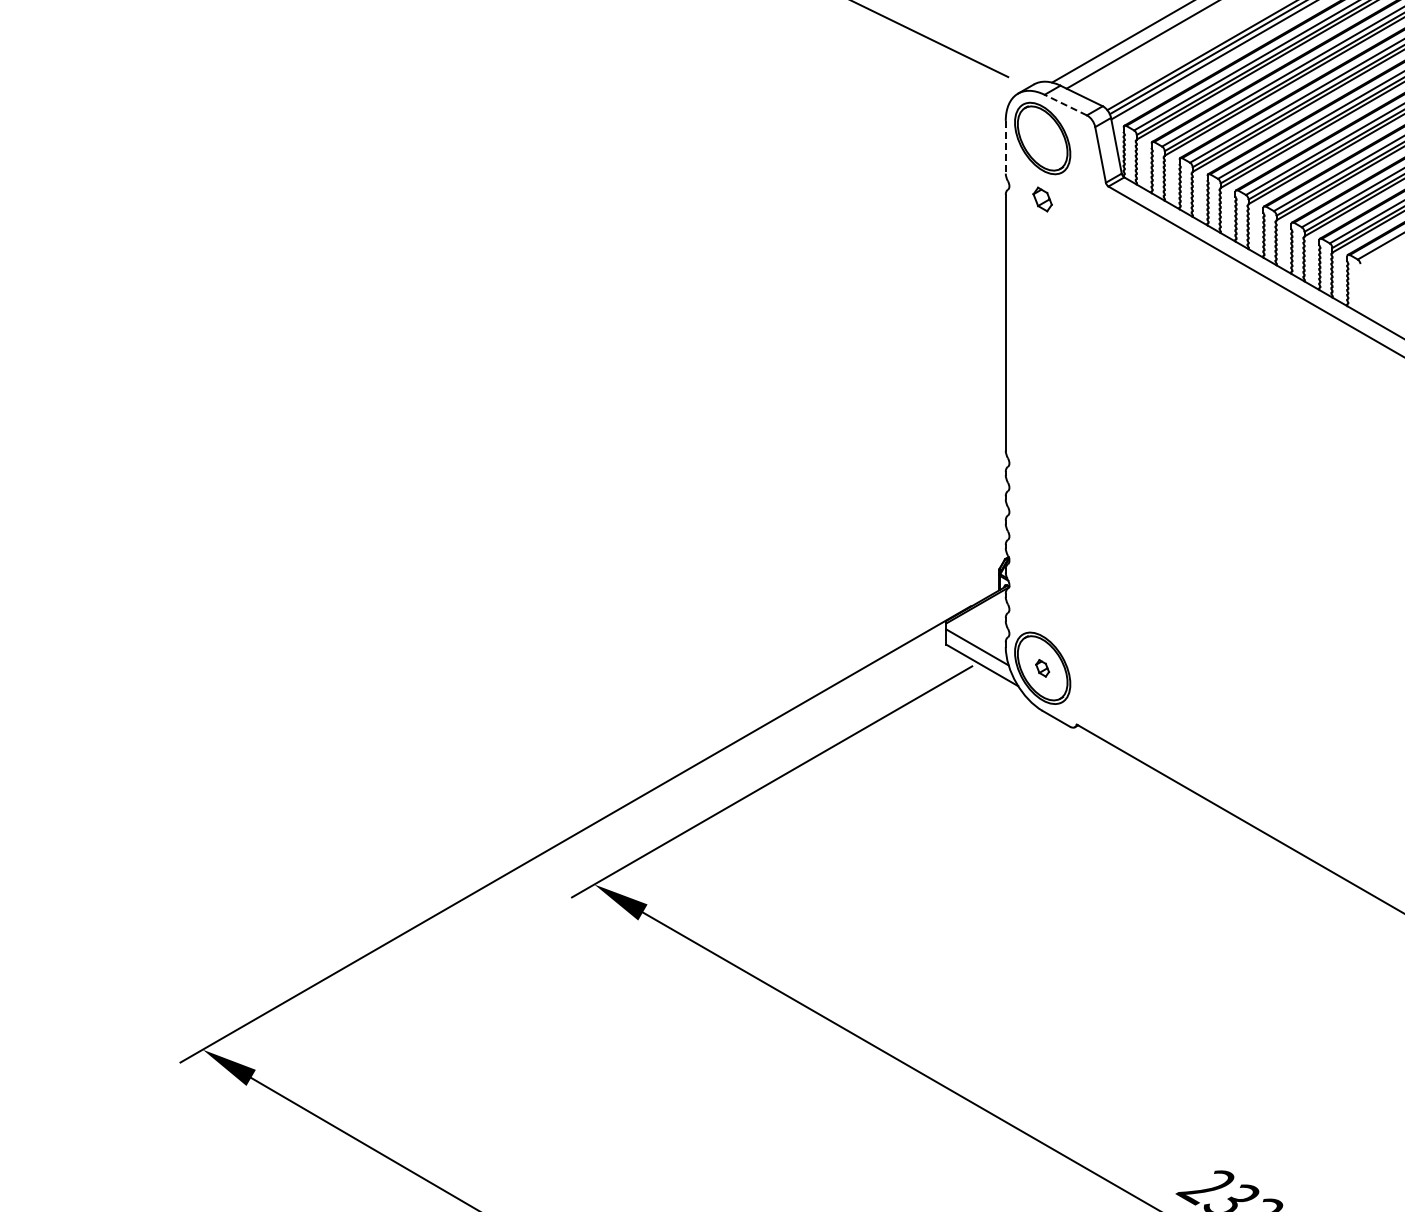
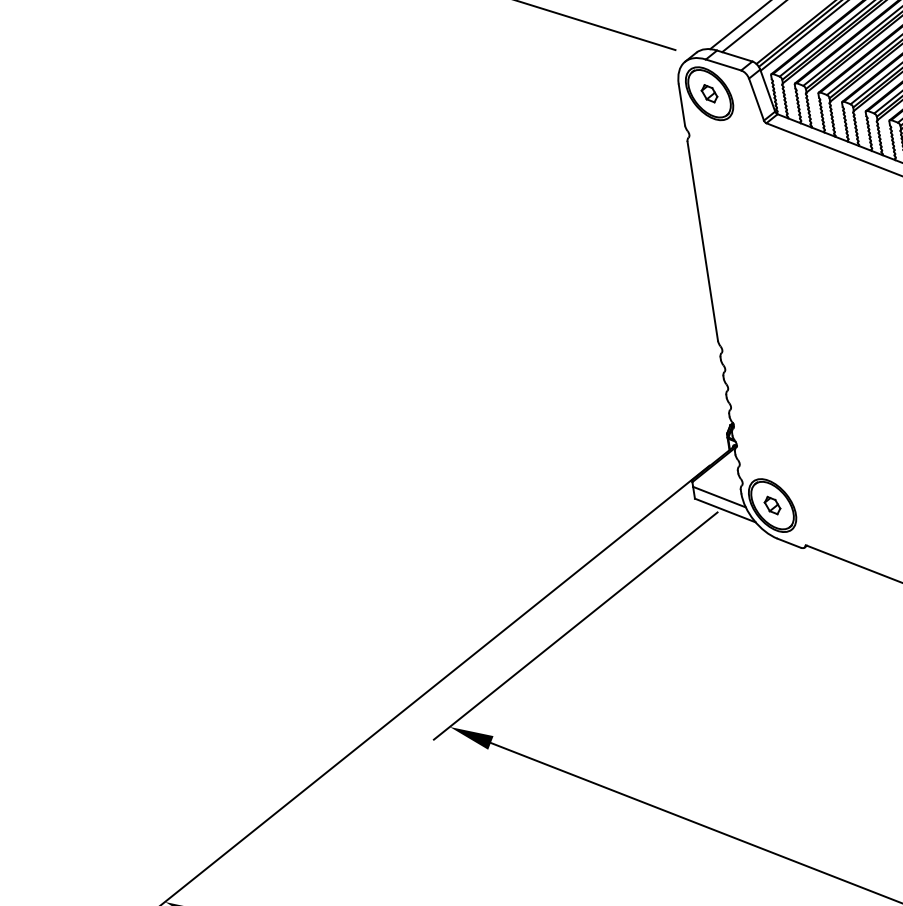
line: (1065, 105) -> (723, 65), dashed -> solid
line: (1005, 147) -> (681, 105), dashed -> solid
part: (1042, 199) -> (709, 93), moved
part: (1042, 668) -> (772, 505), size x1.43

